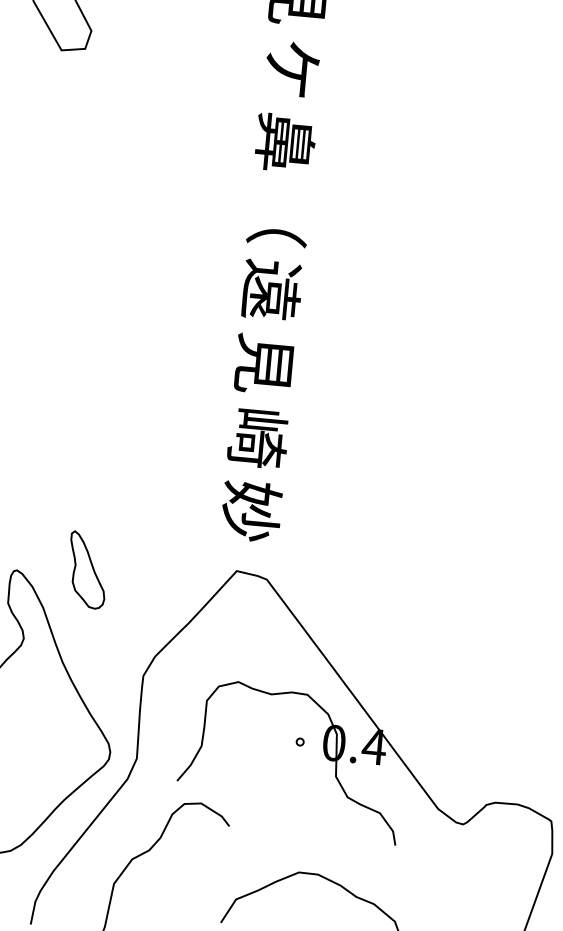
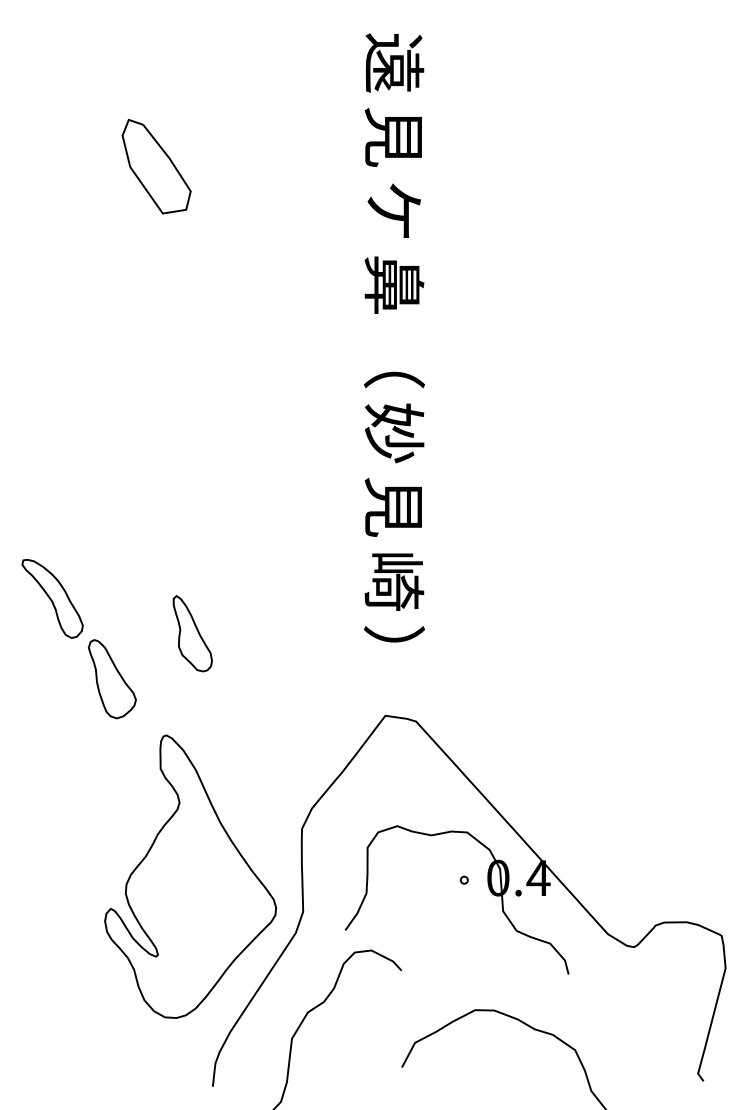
text: (271, 290) -> (394, 433), 遠 -> 妙
text: (251, 511) -> (394, 655), 妙 -> ）
part: (87, 569) -> (192, 633), moved

